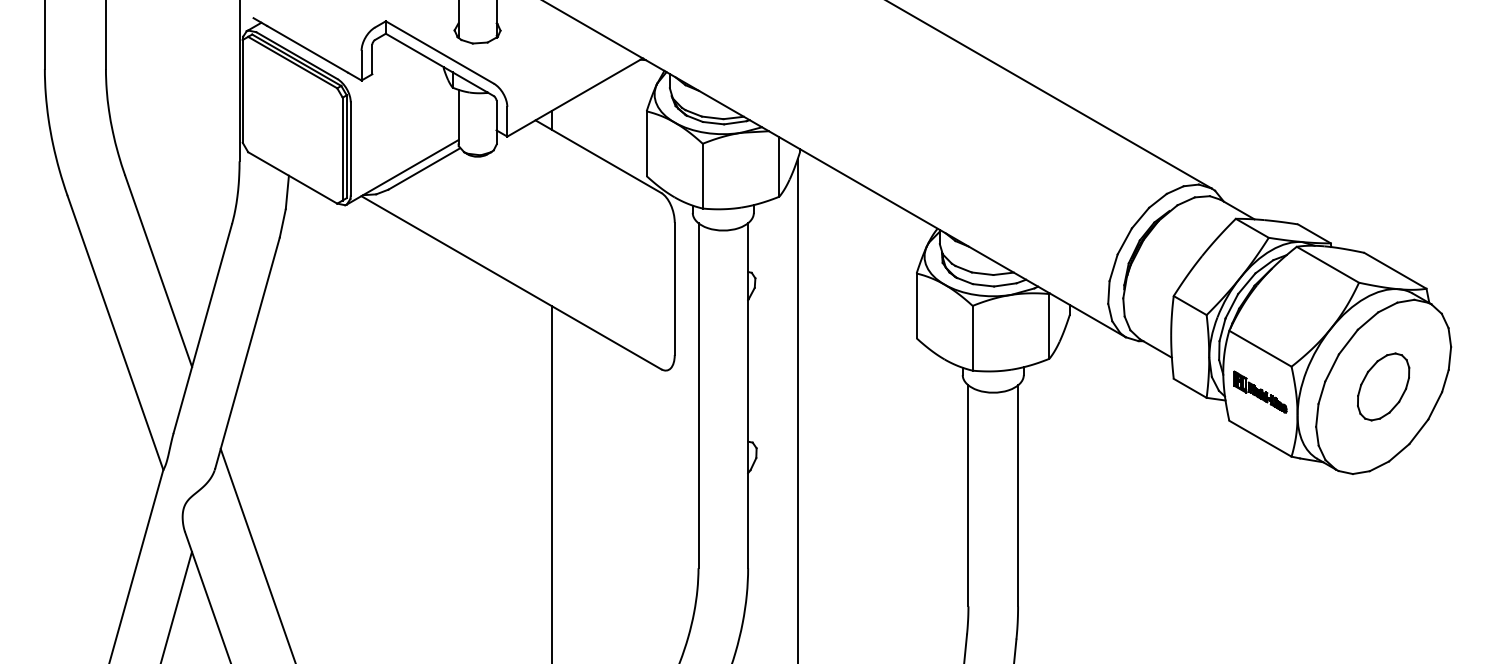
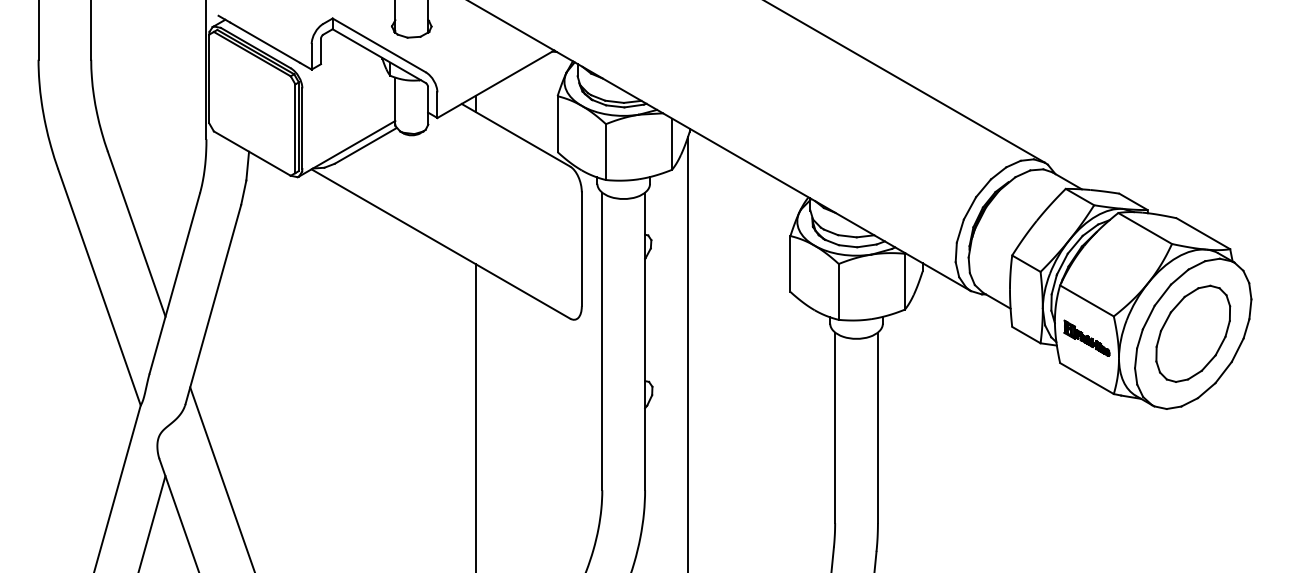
part: (1383, 386) -> (1193, 333), size x1.67

